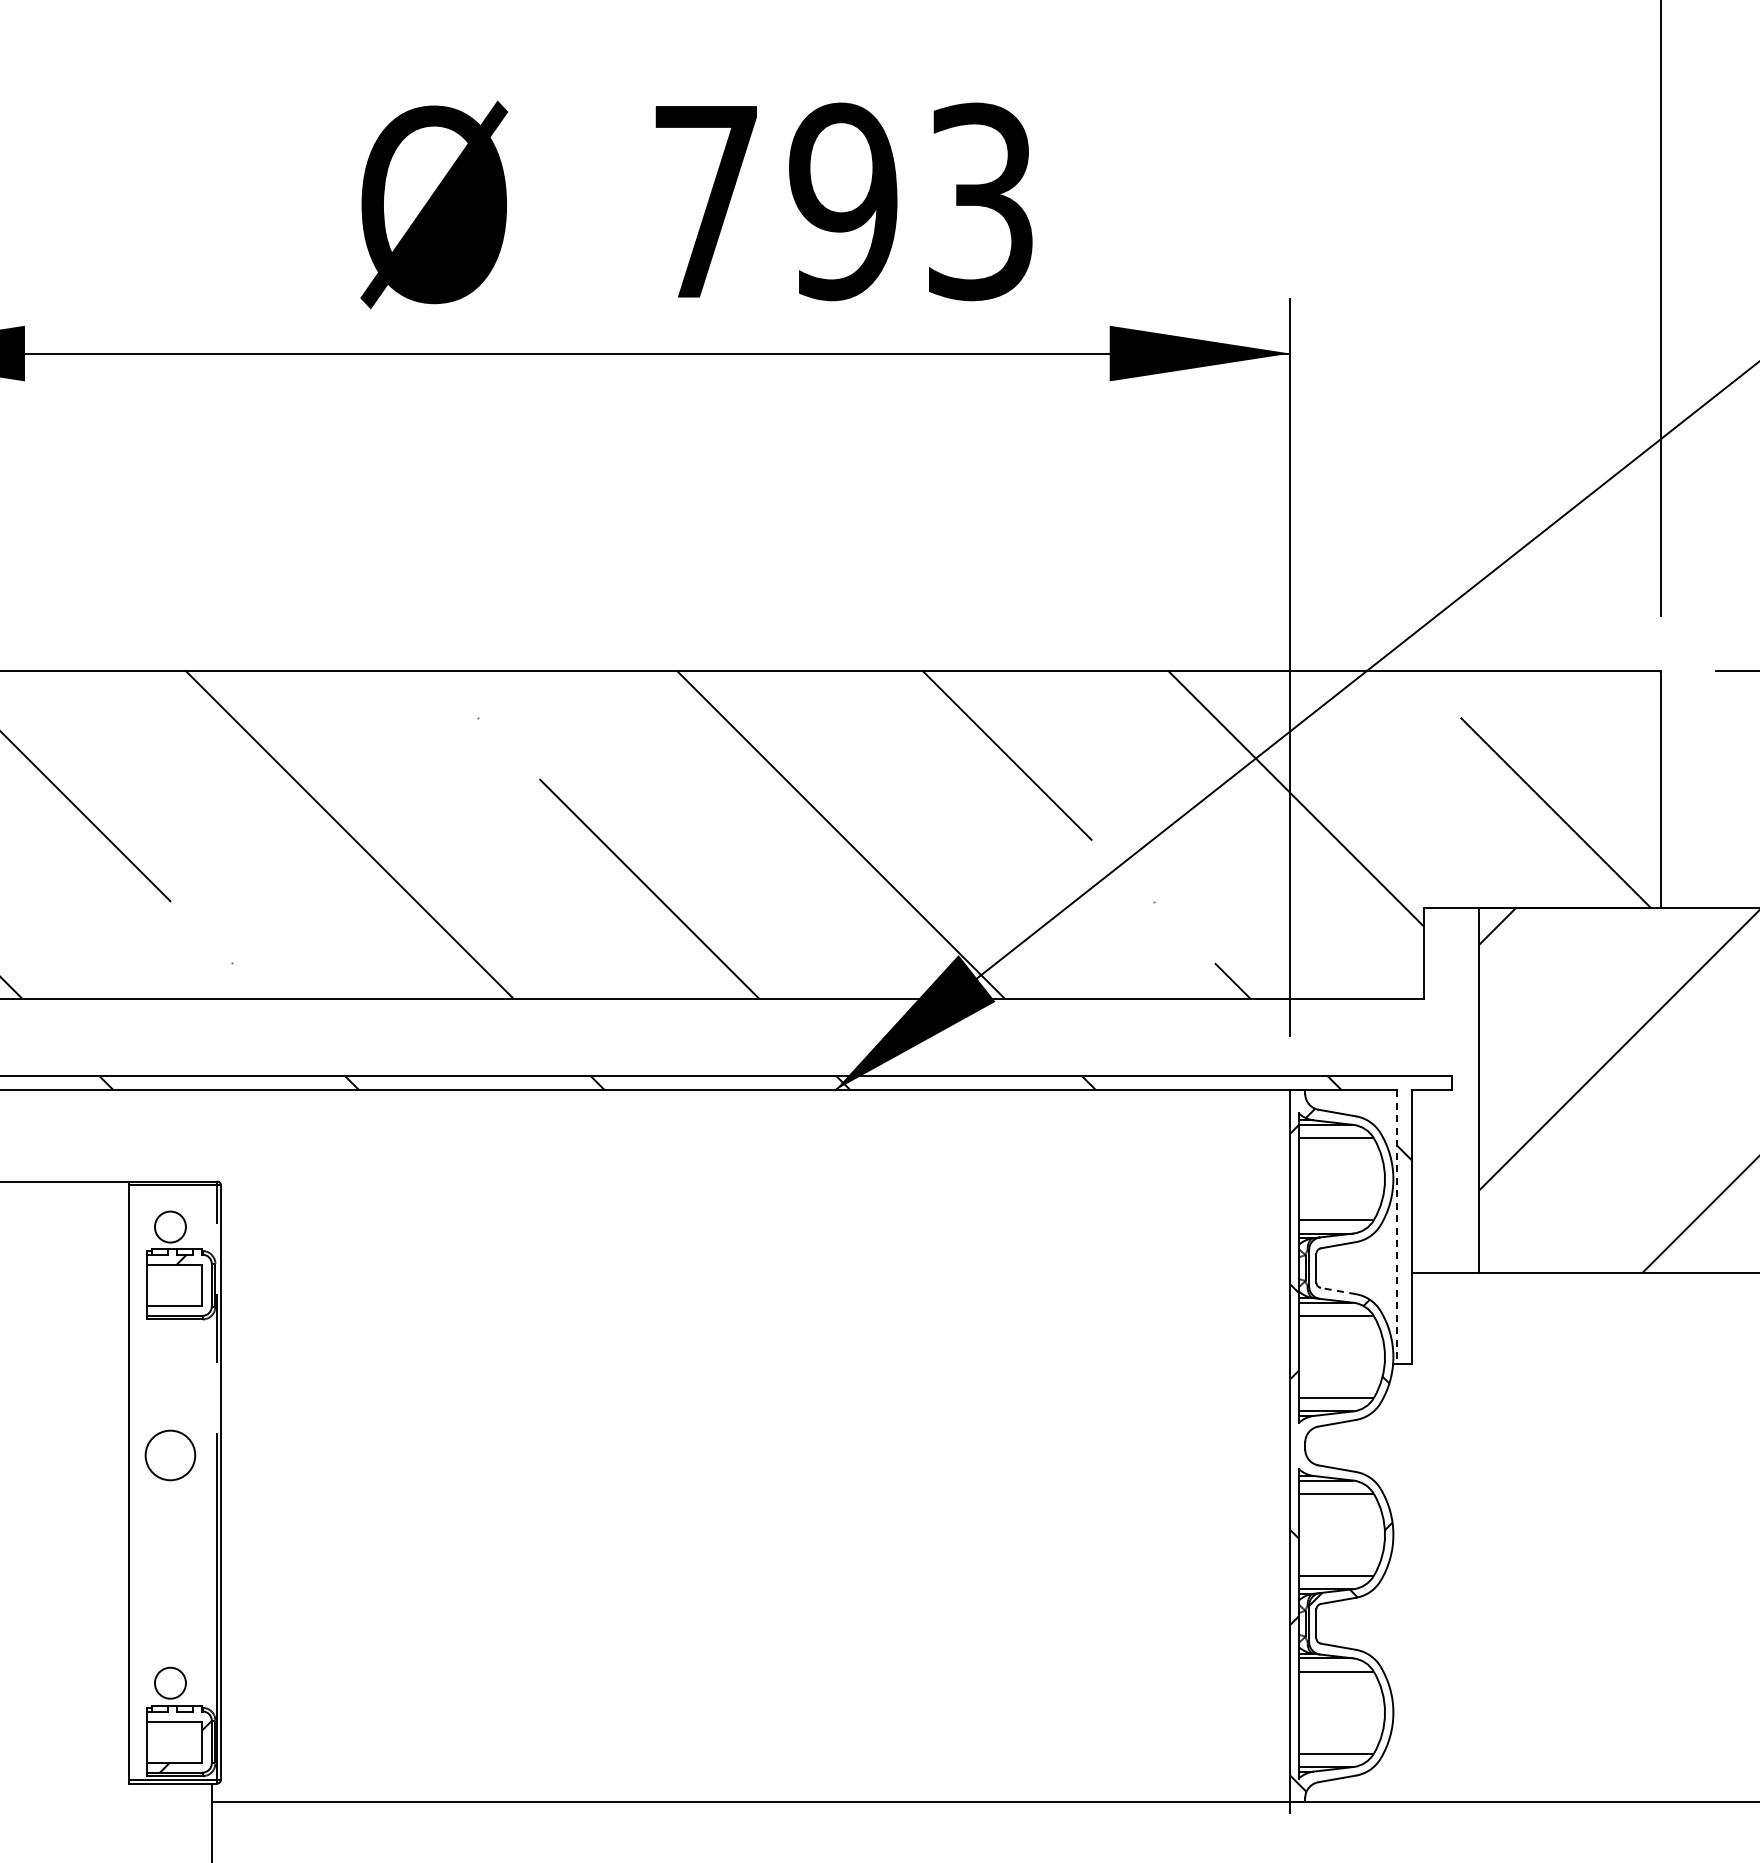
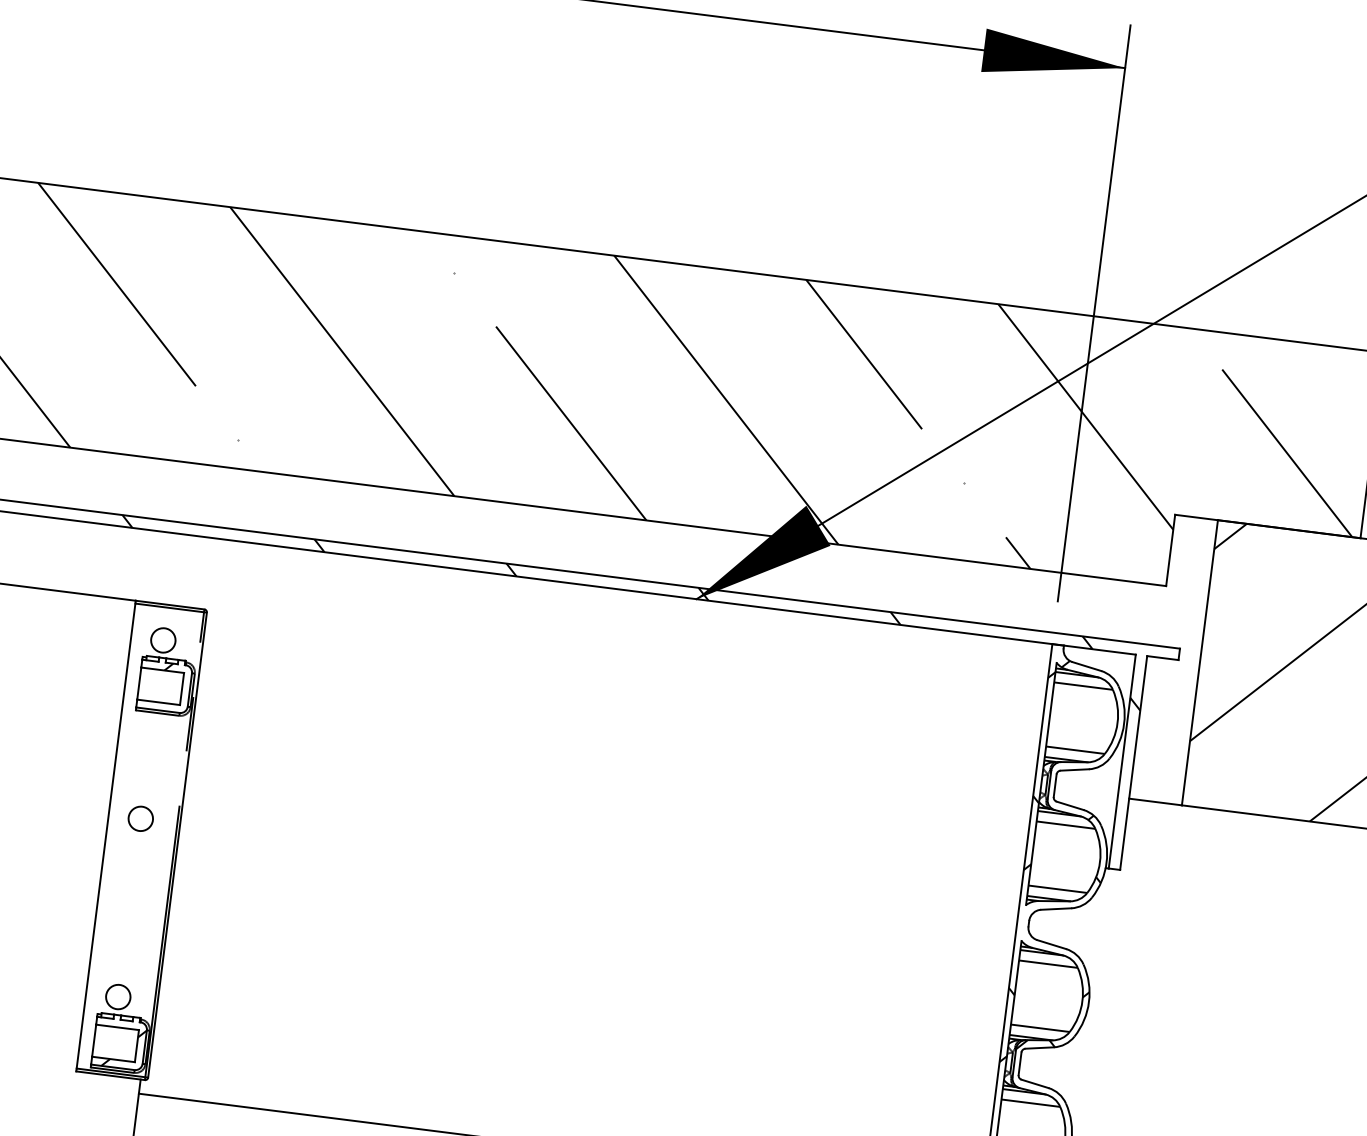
line: (1397, 1227) -> (1122, 761), dashed -> solid
line: (1338, 1291) -> (1070, 806), dashed -> solid
circle: (170, 1454) -> (140, 818), size x0.62

